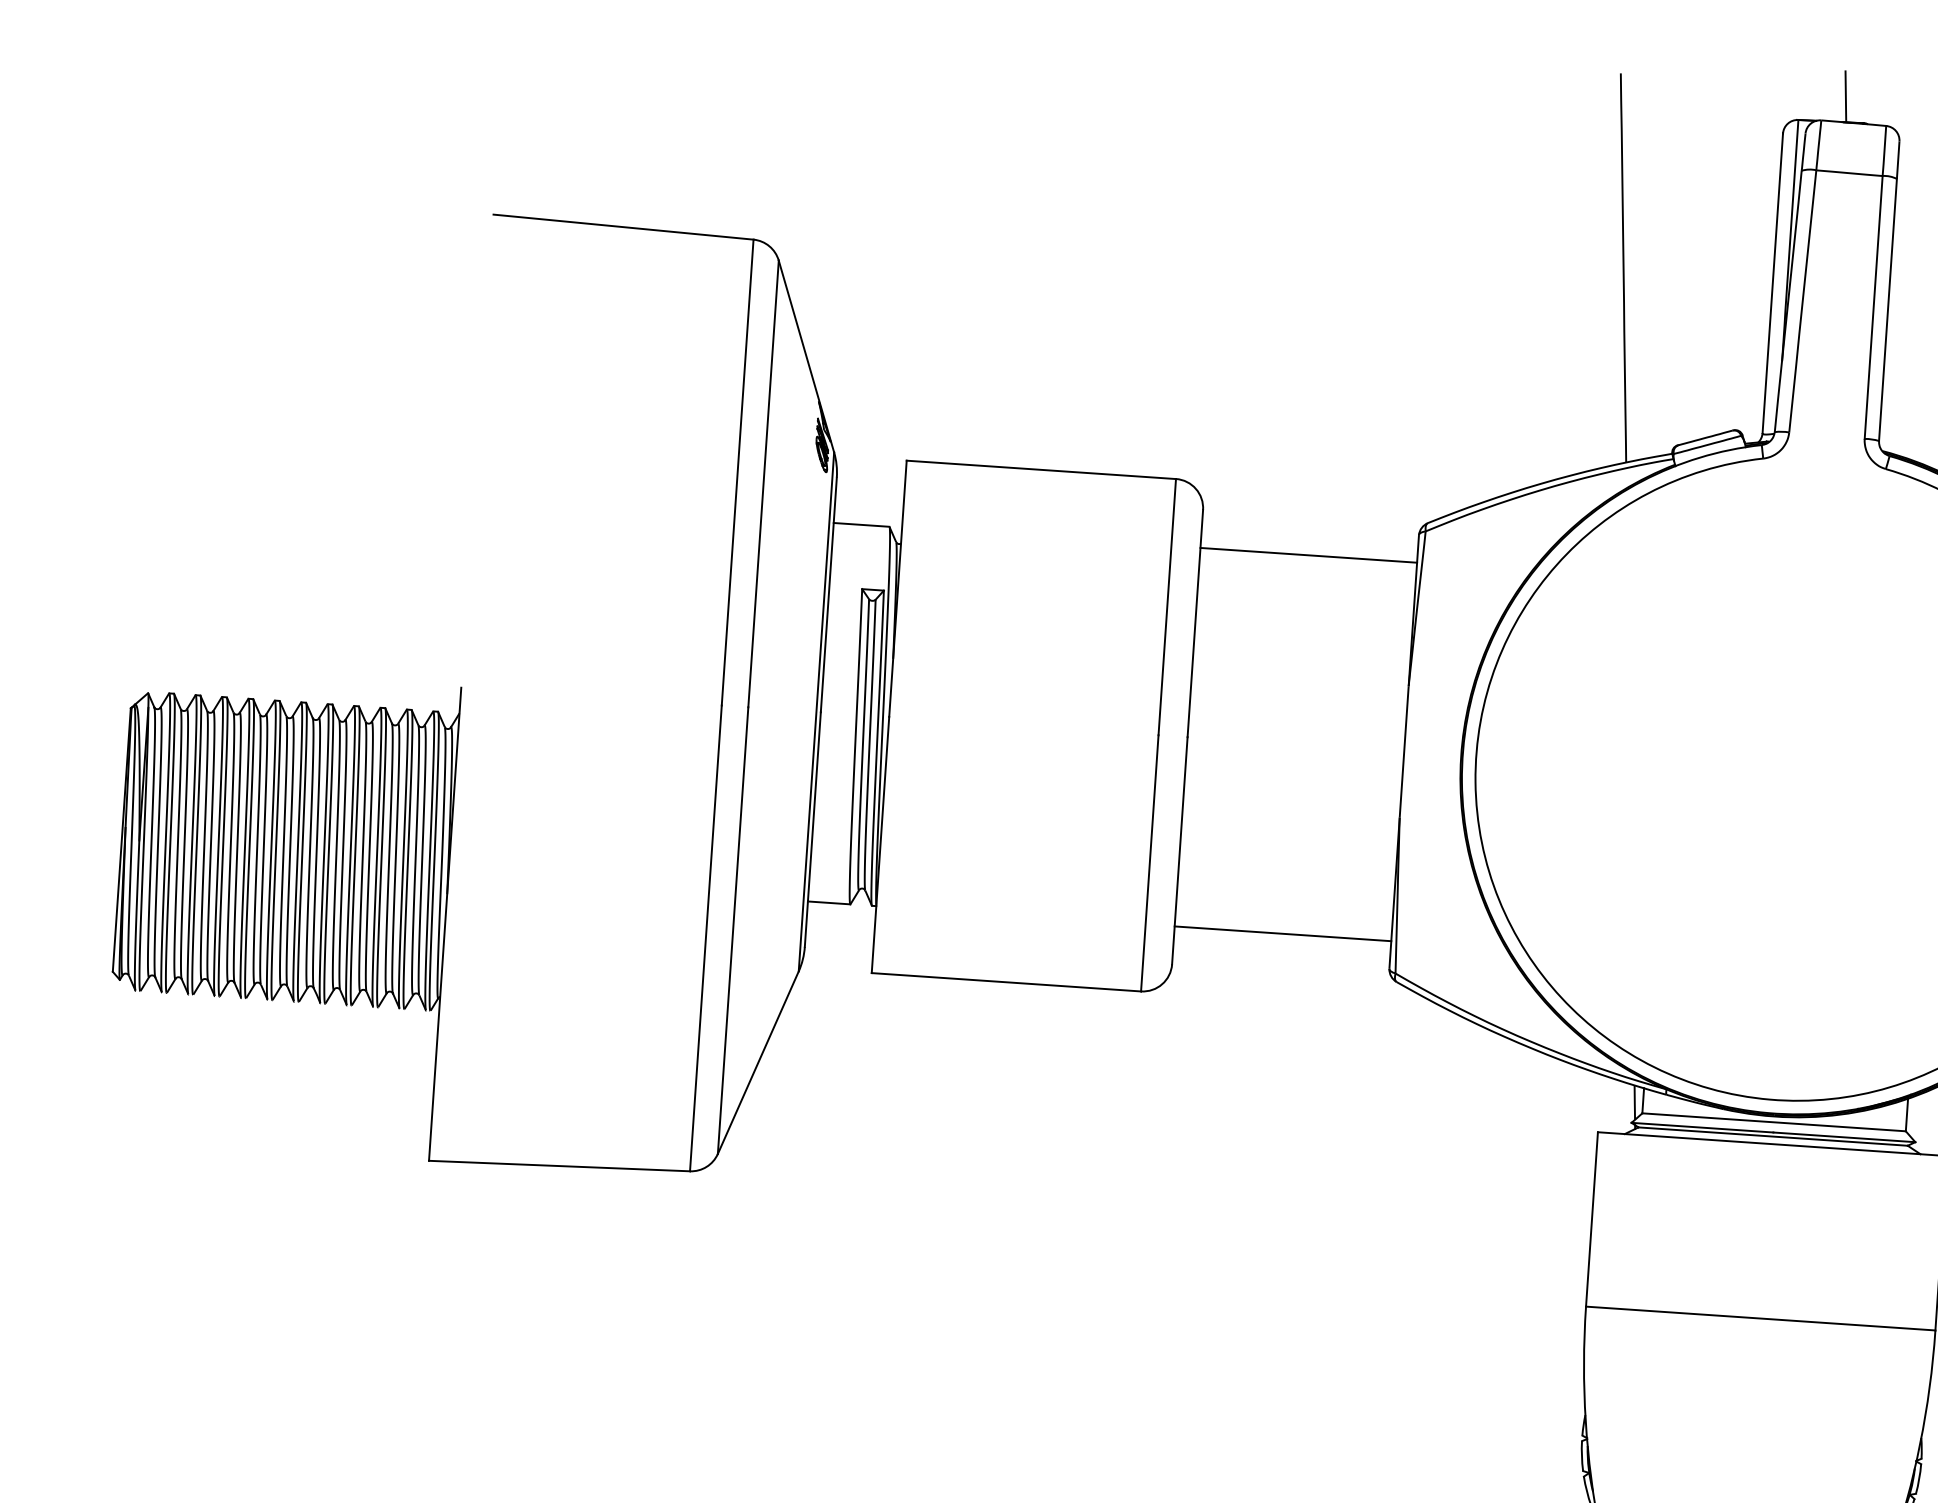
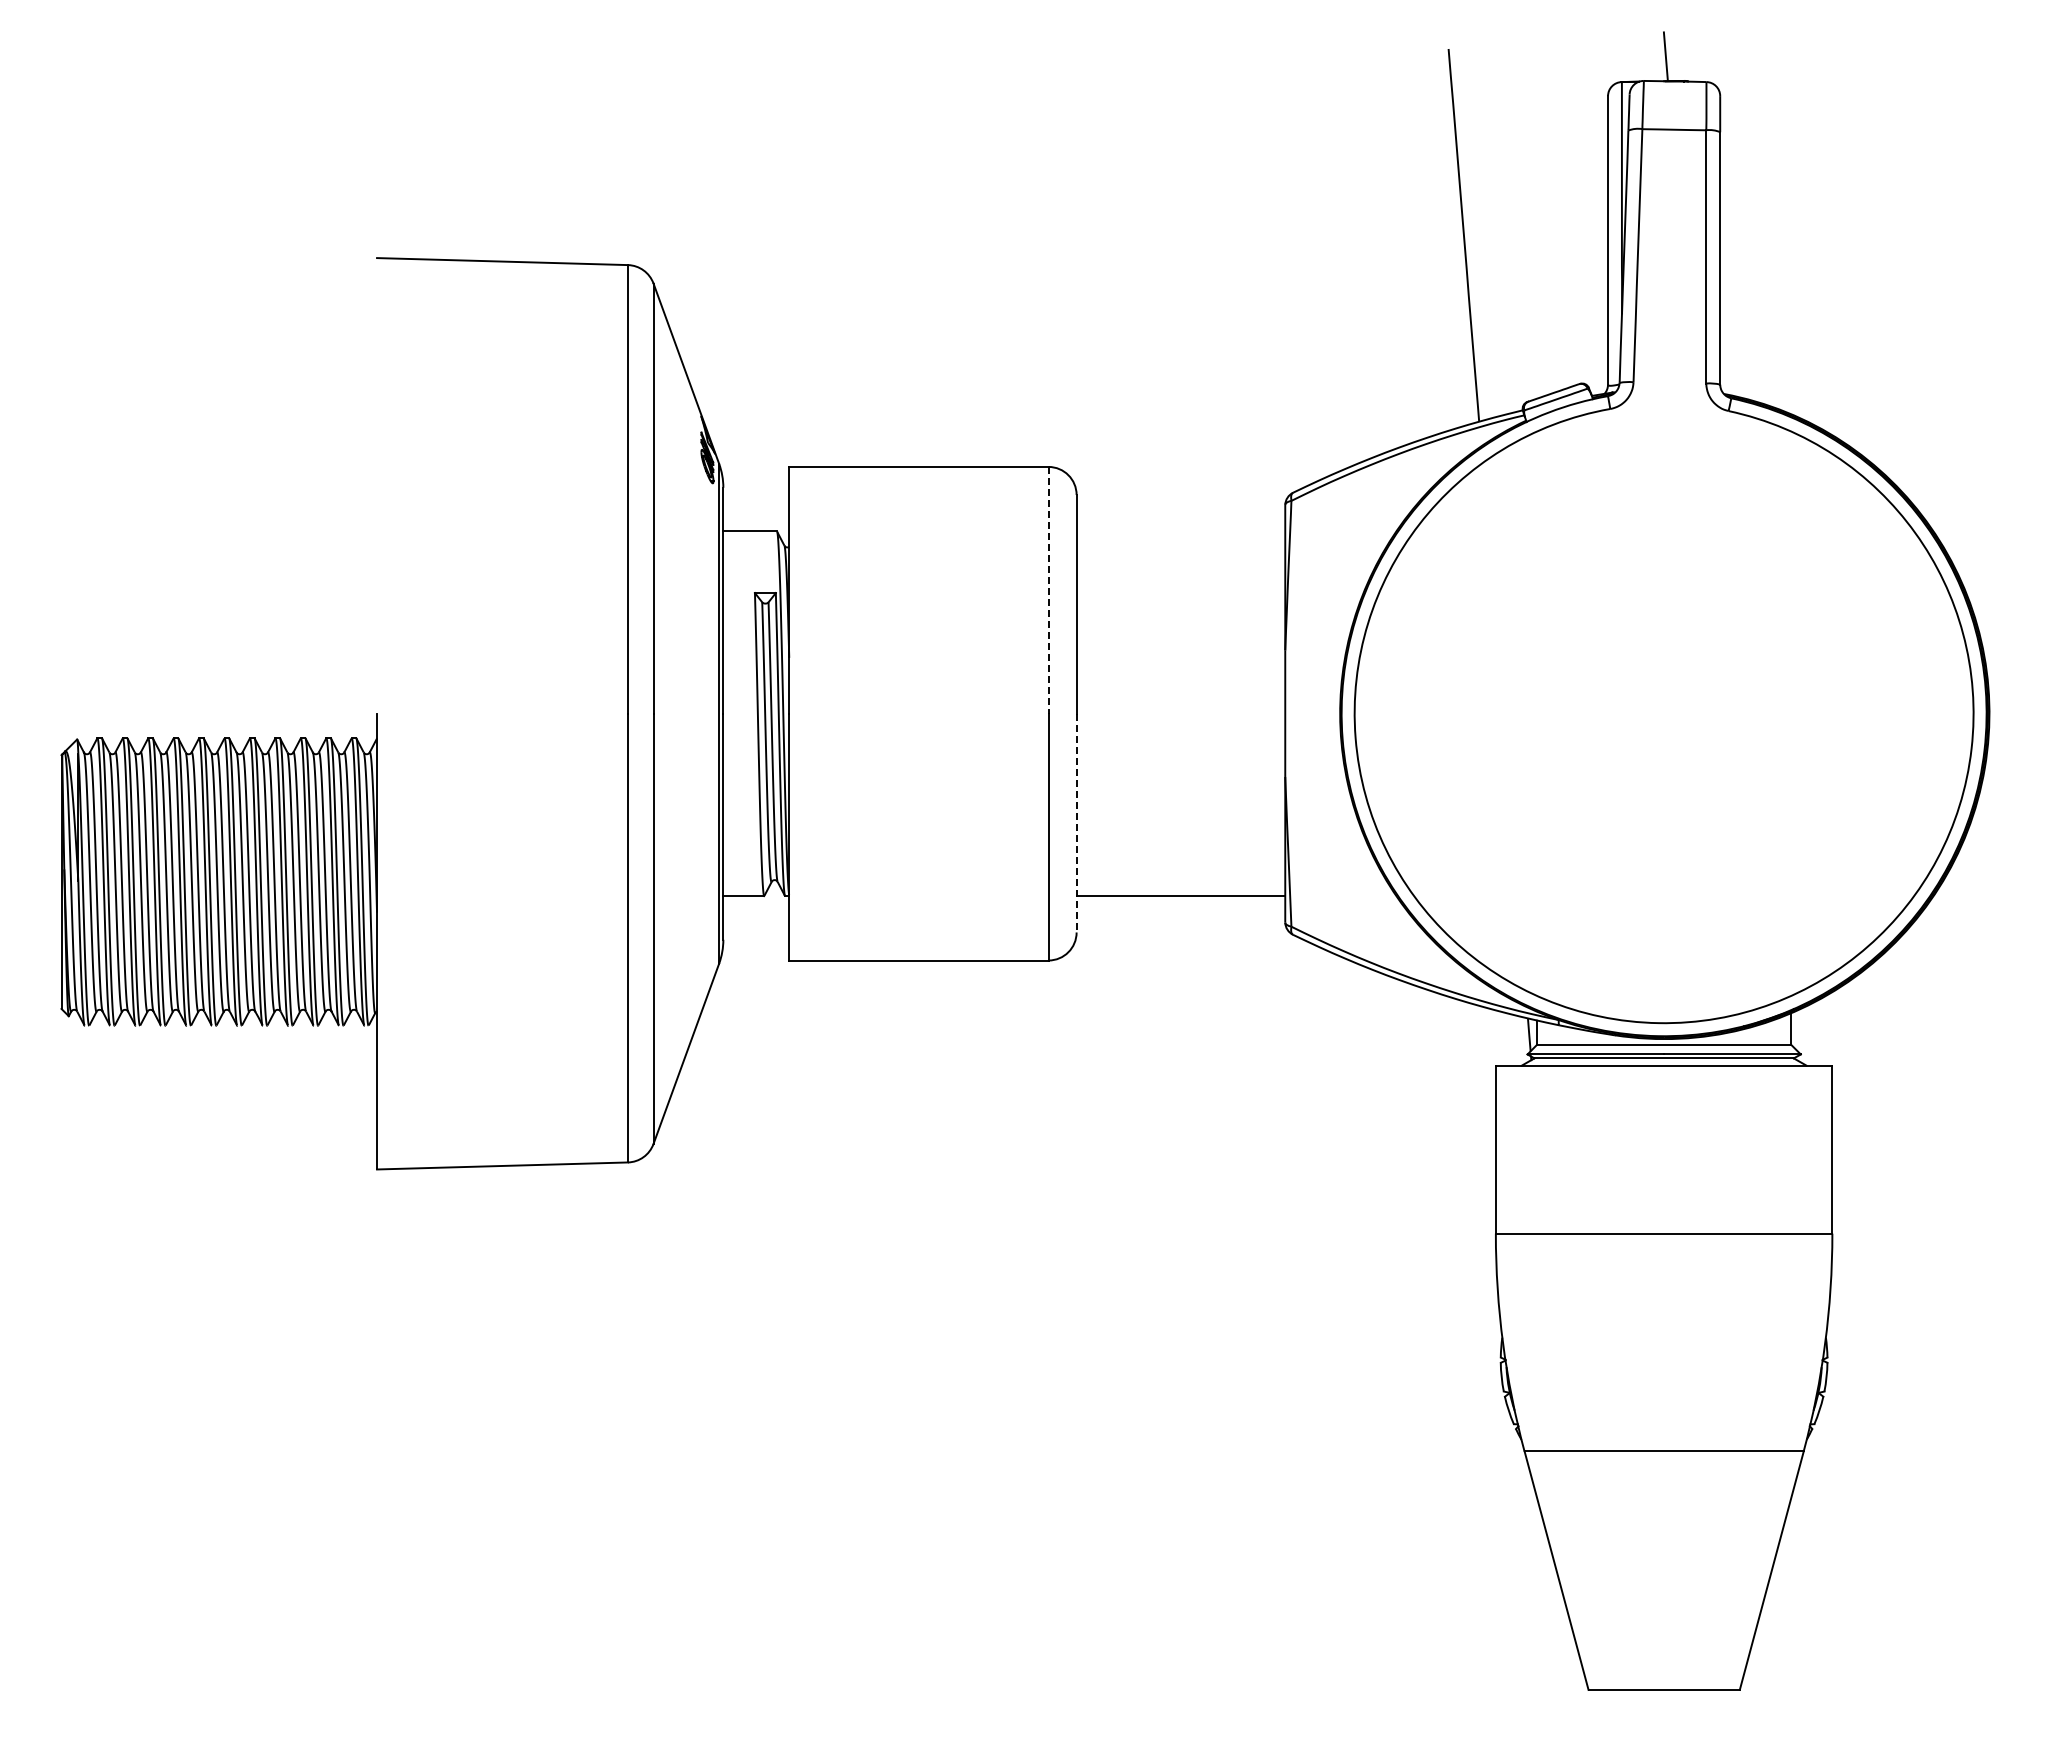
line: (1308, 555) -> (1180, 531), removed
line: (1167, 607) -> (1048, 590), solid -> dashed
line: (1179, 851) -> (1076, 823), solid -> dashed

